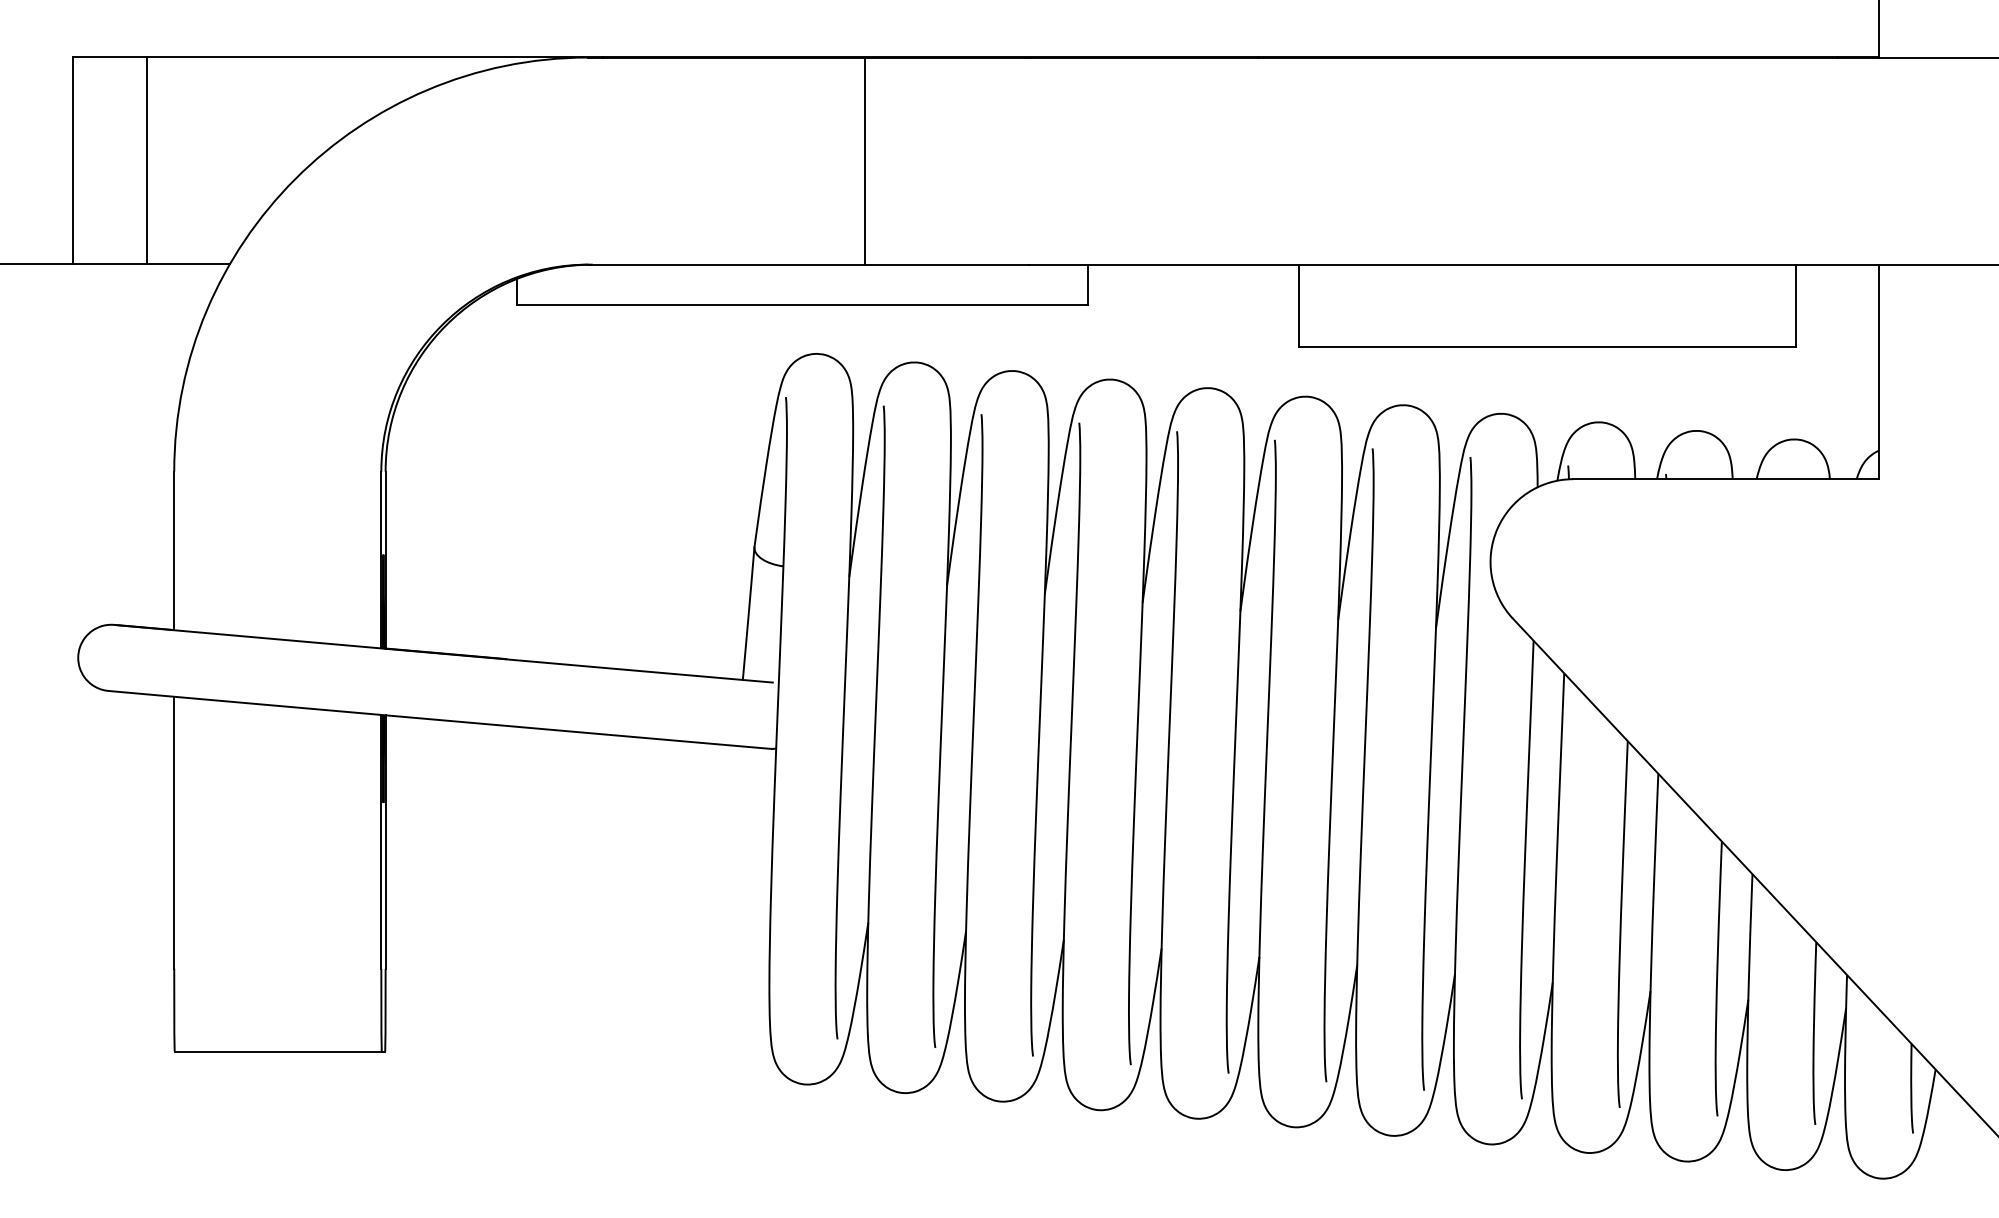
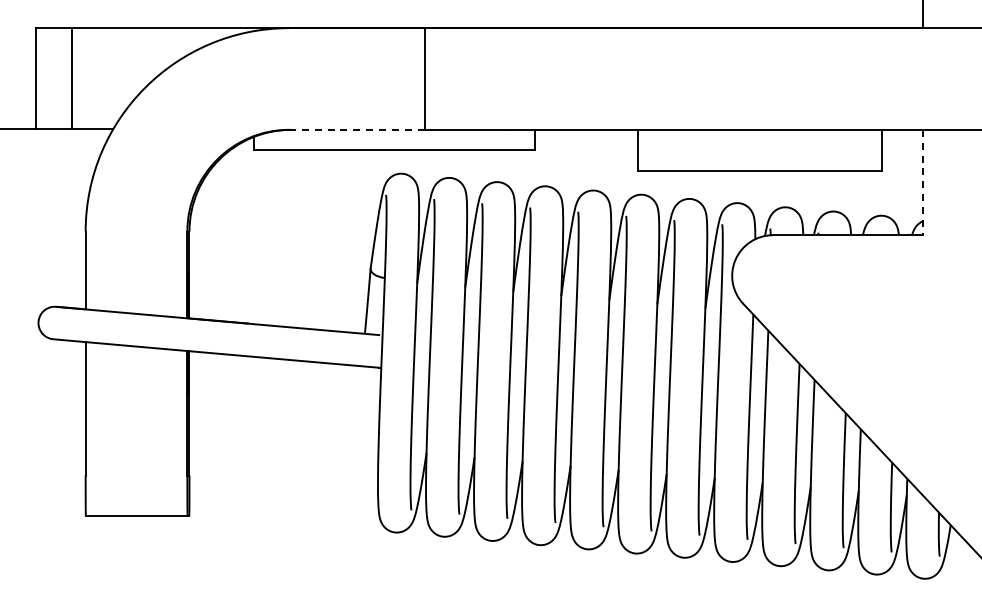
line: (725, 263) -> (356, 129), solid -> dashed
line: (1880, 371) -> (923, 182), solid -> dashed

